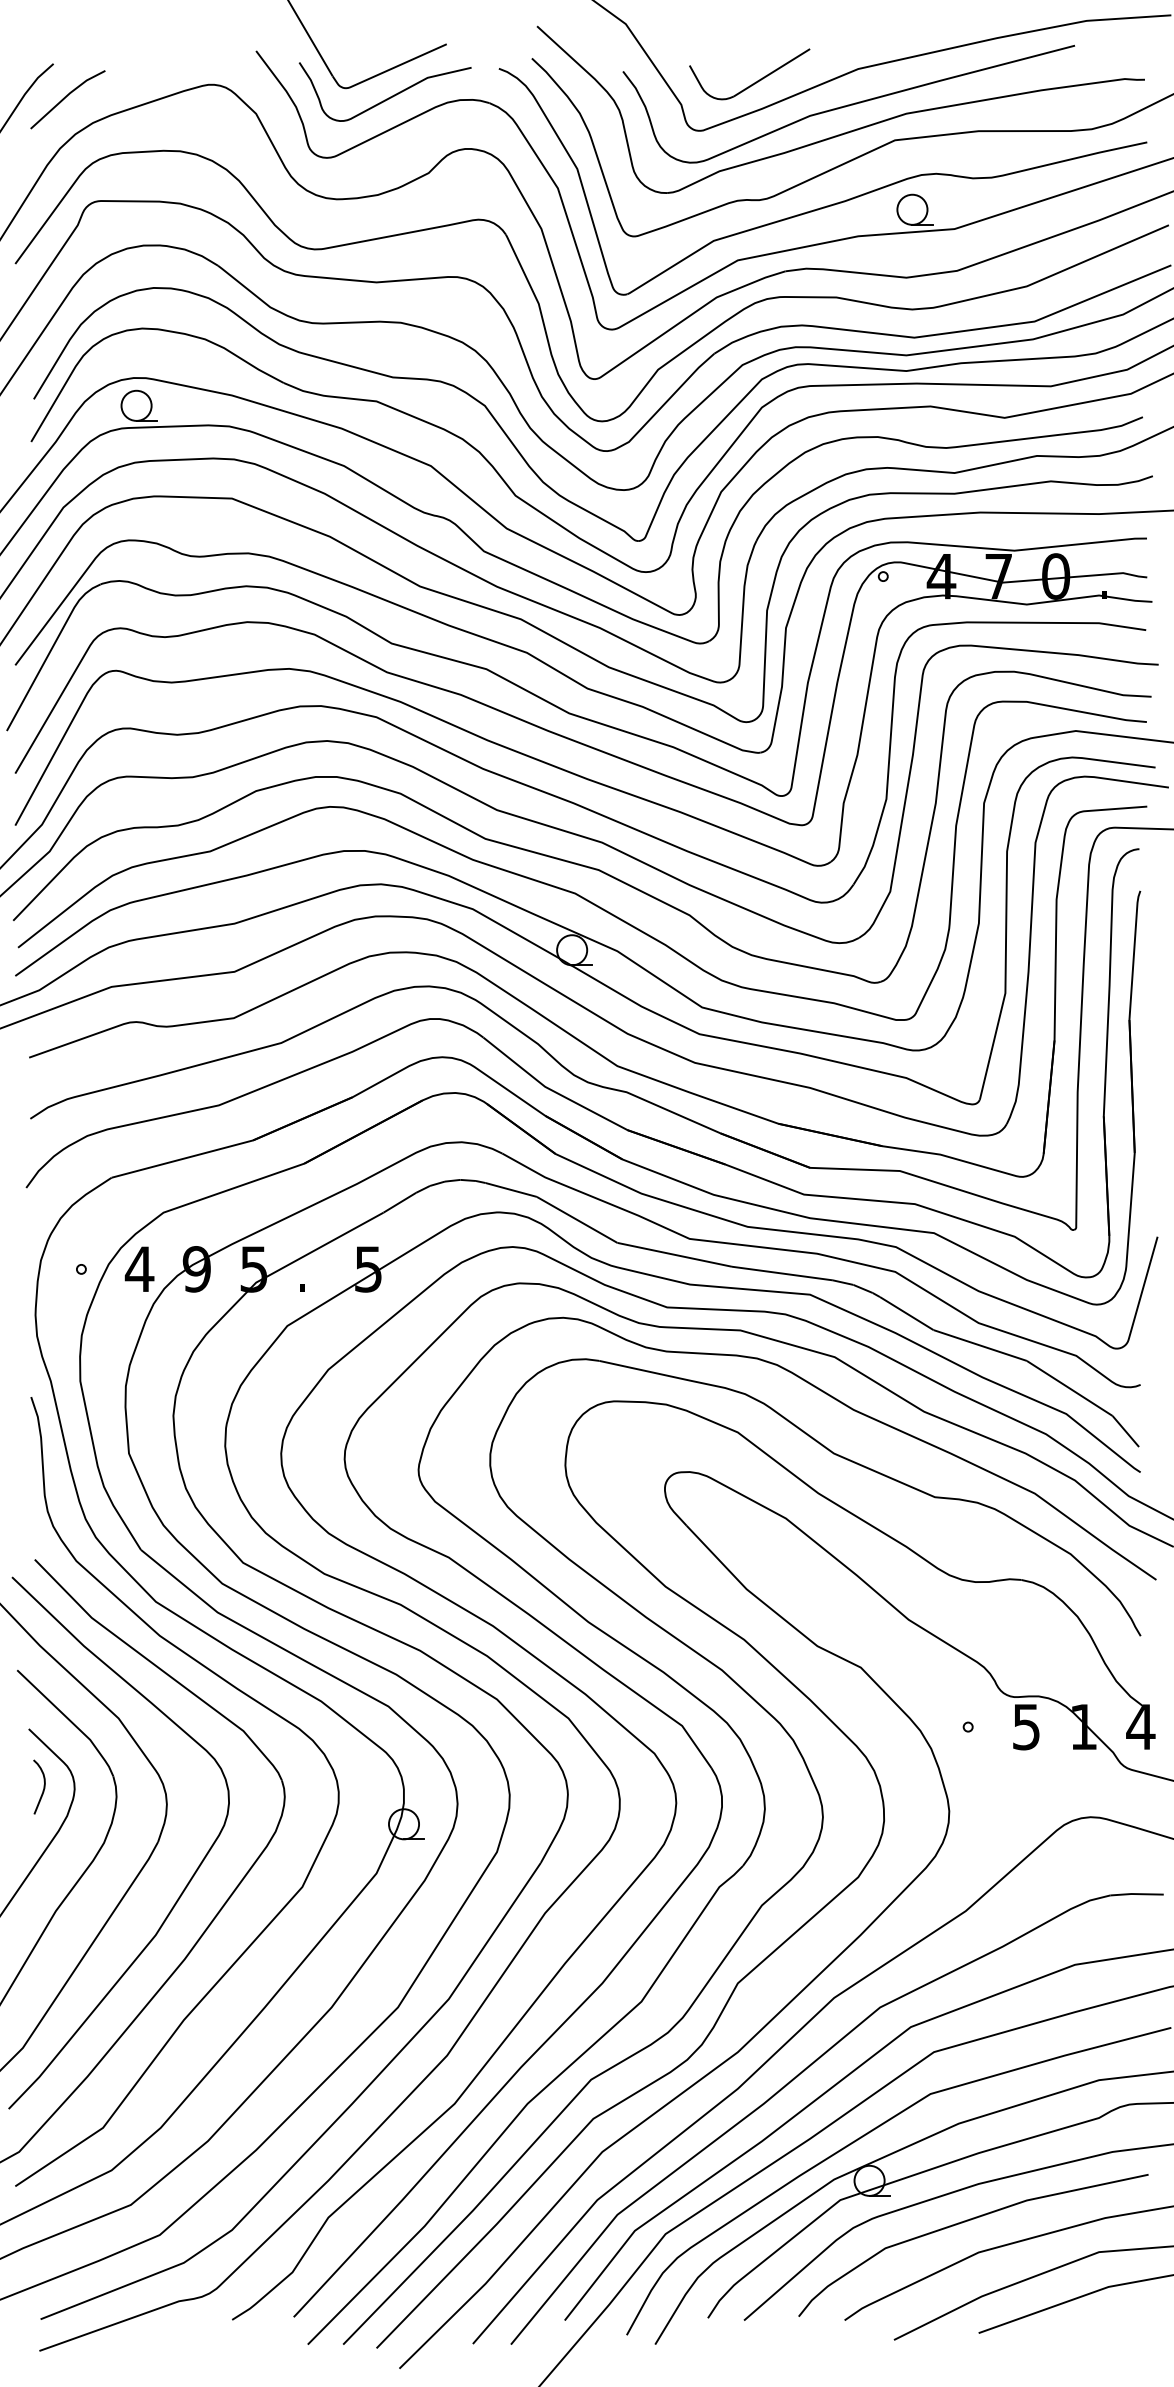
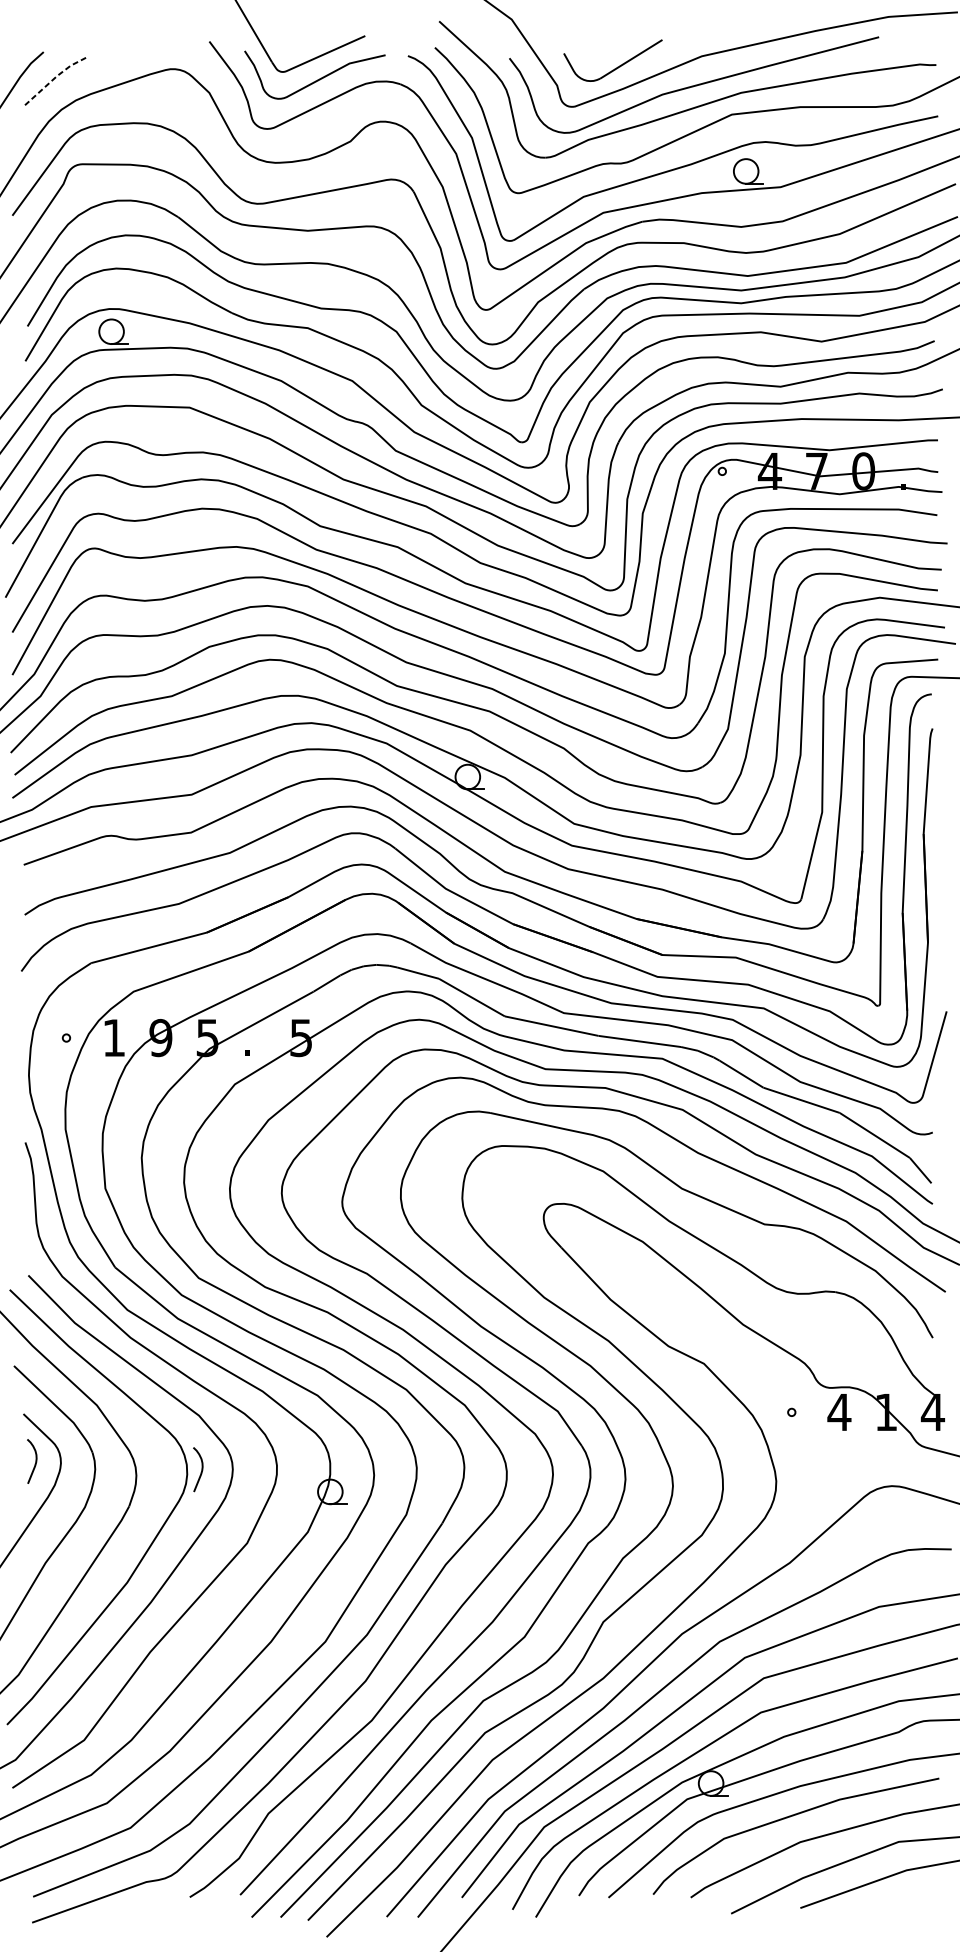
line: (67, 95) -> (55, 77), solid -> dashed
text: (139, 1268) -> (113, 1037), 4 -> 1
text: (1026, 1727) -> (839, 1412), 5 -> 4
curve: (246, 1796) -> (201, 1469), added

